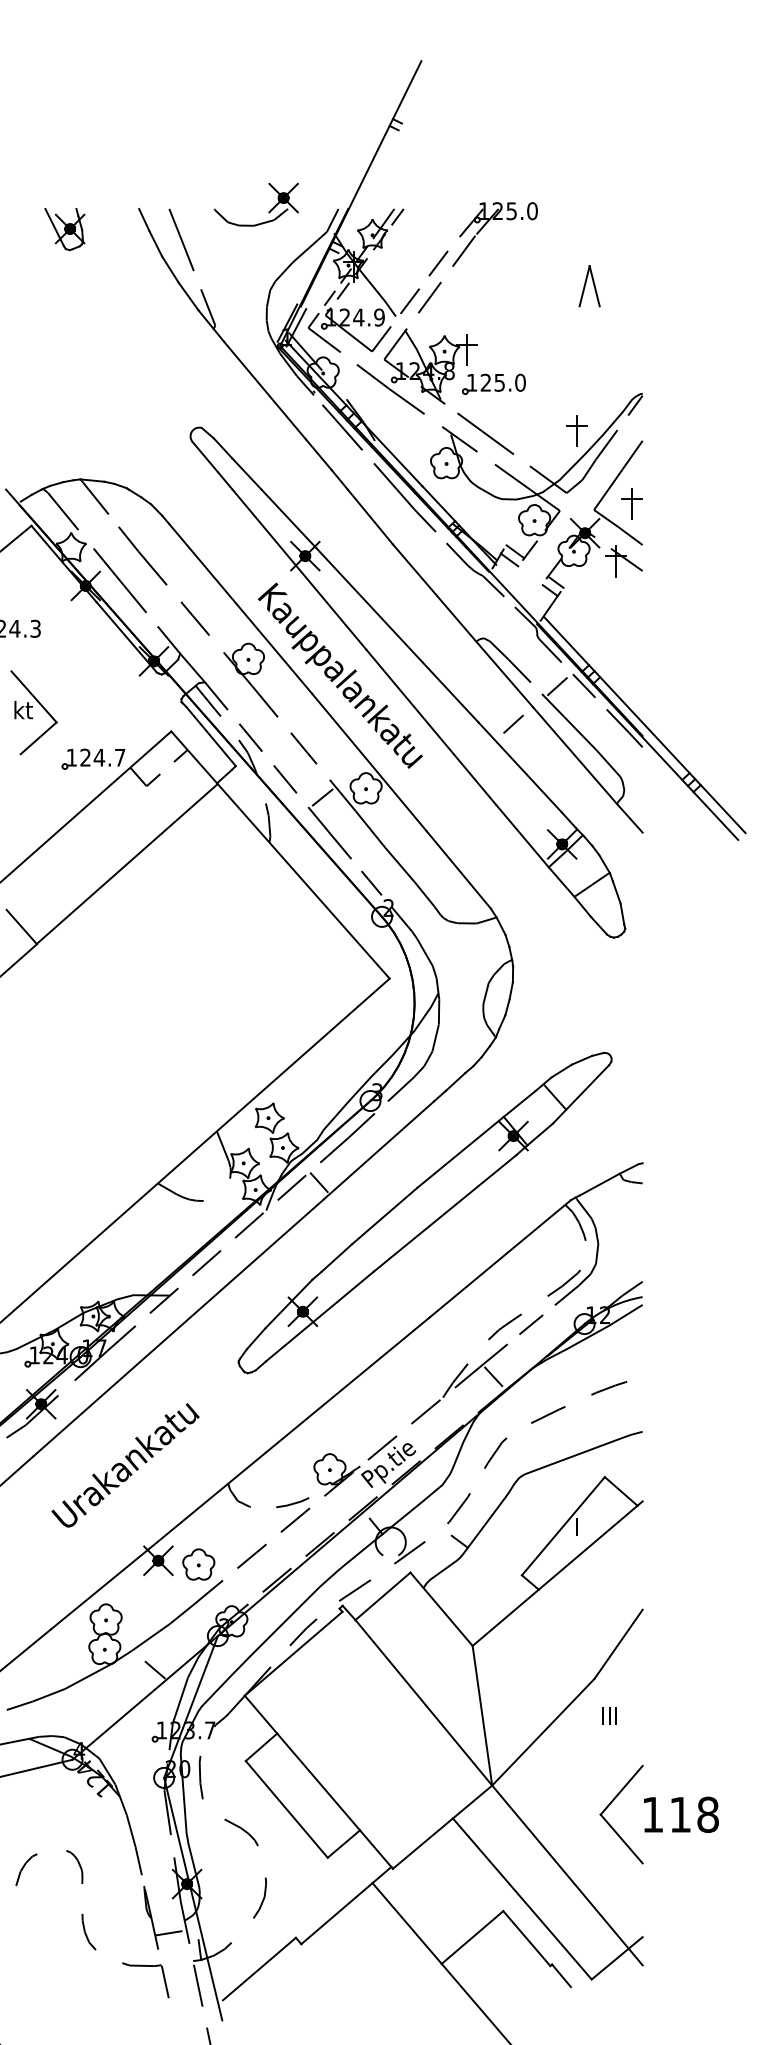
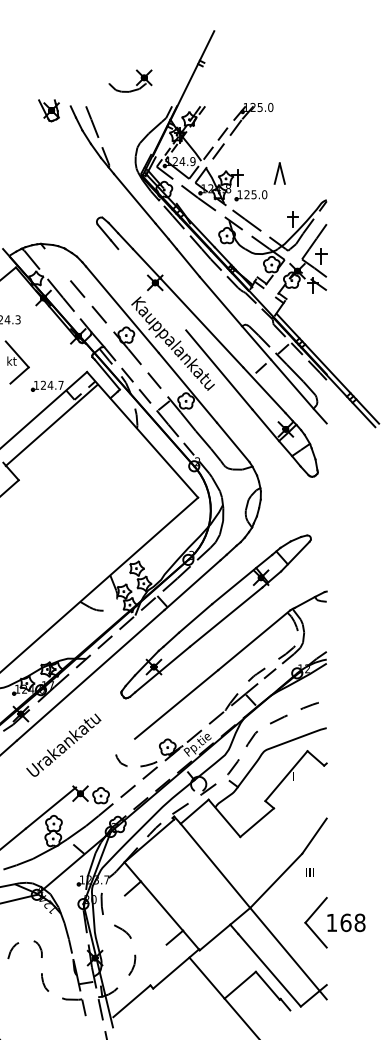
part: (268, 211) -> (136, 84), moved
part: (63, 228) -> (48, 110), moved
part: (589, 285) -> (279, 173), moved
line: (113, 520) -> (57, 264), removed
line: (299, 569) -> (152, 289), removed
line: (126, 864) -> (51, 425), moved
line: (207, 1499) -> (105, 762), removed
line: (587, 1546) -> (298, 786), removed
line: (482, 1713) -> (245, 871), removed
line: (286, 1808) -> (145, 919), removed
text: (679, 1814) -> (345, 922), 118 -> 168

